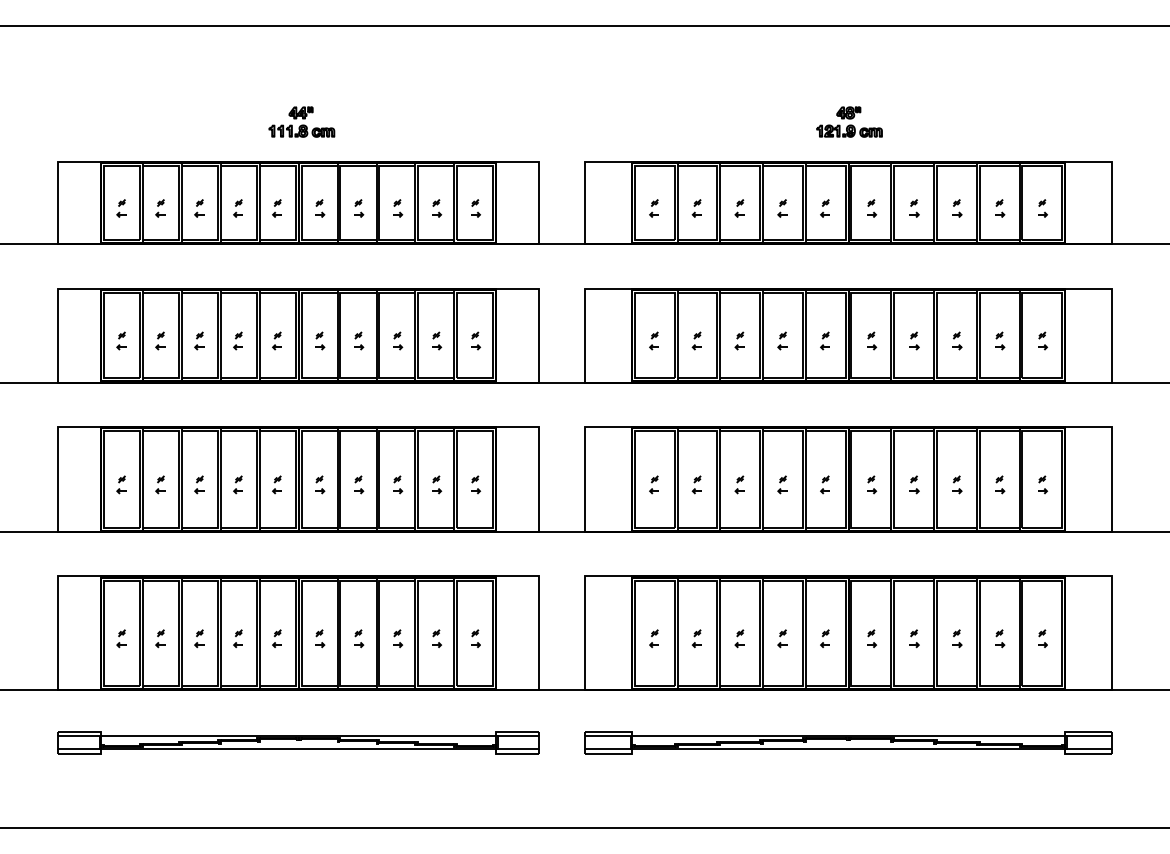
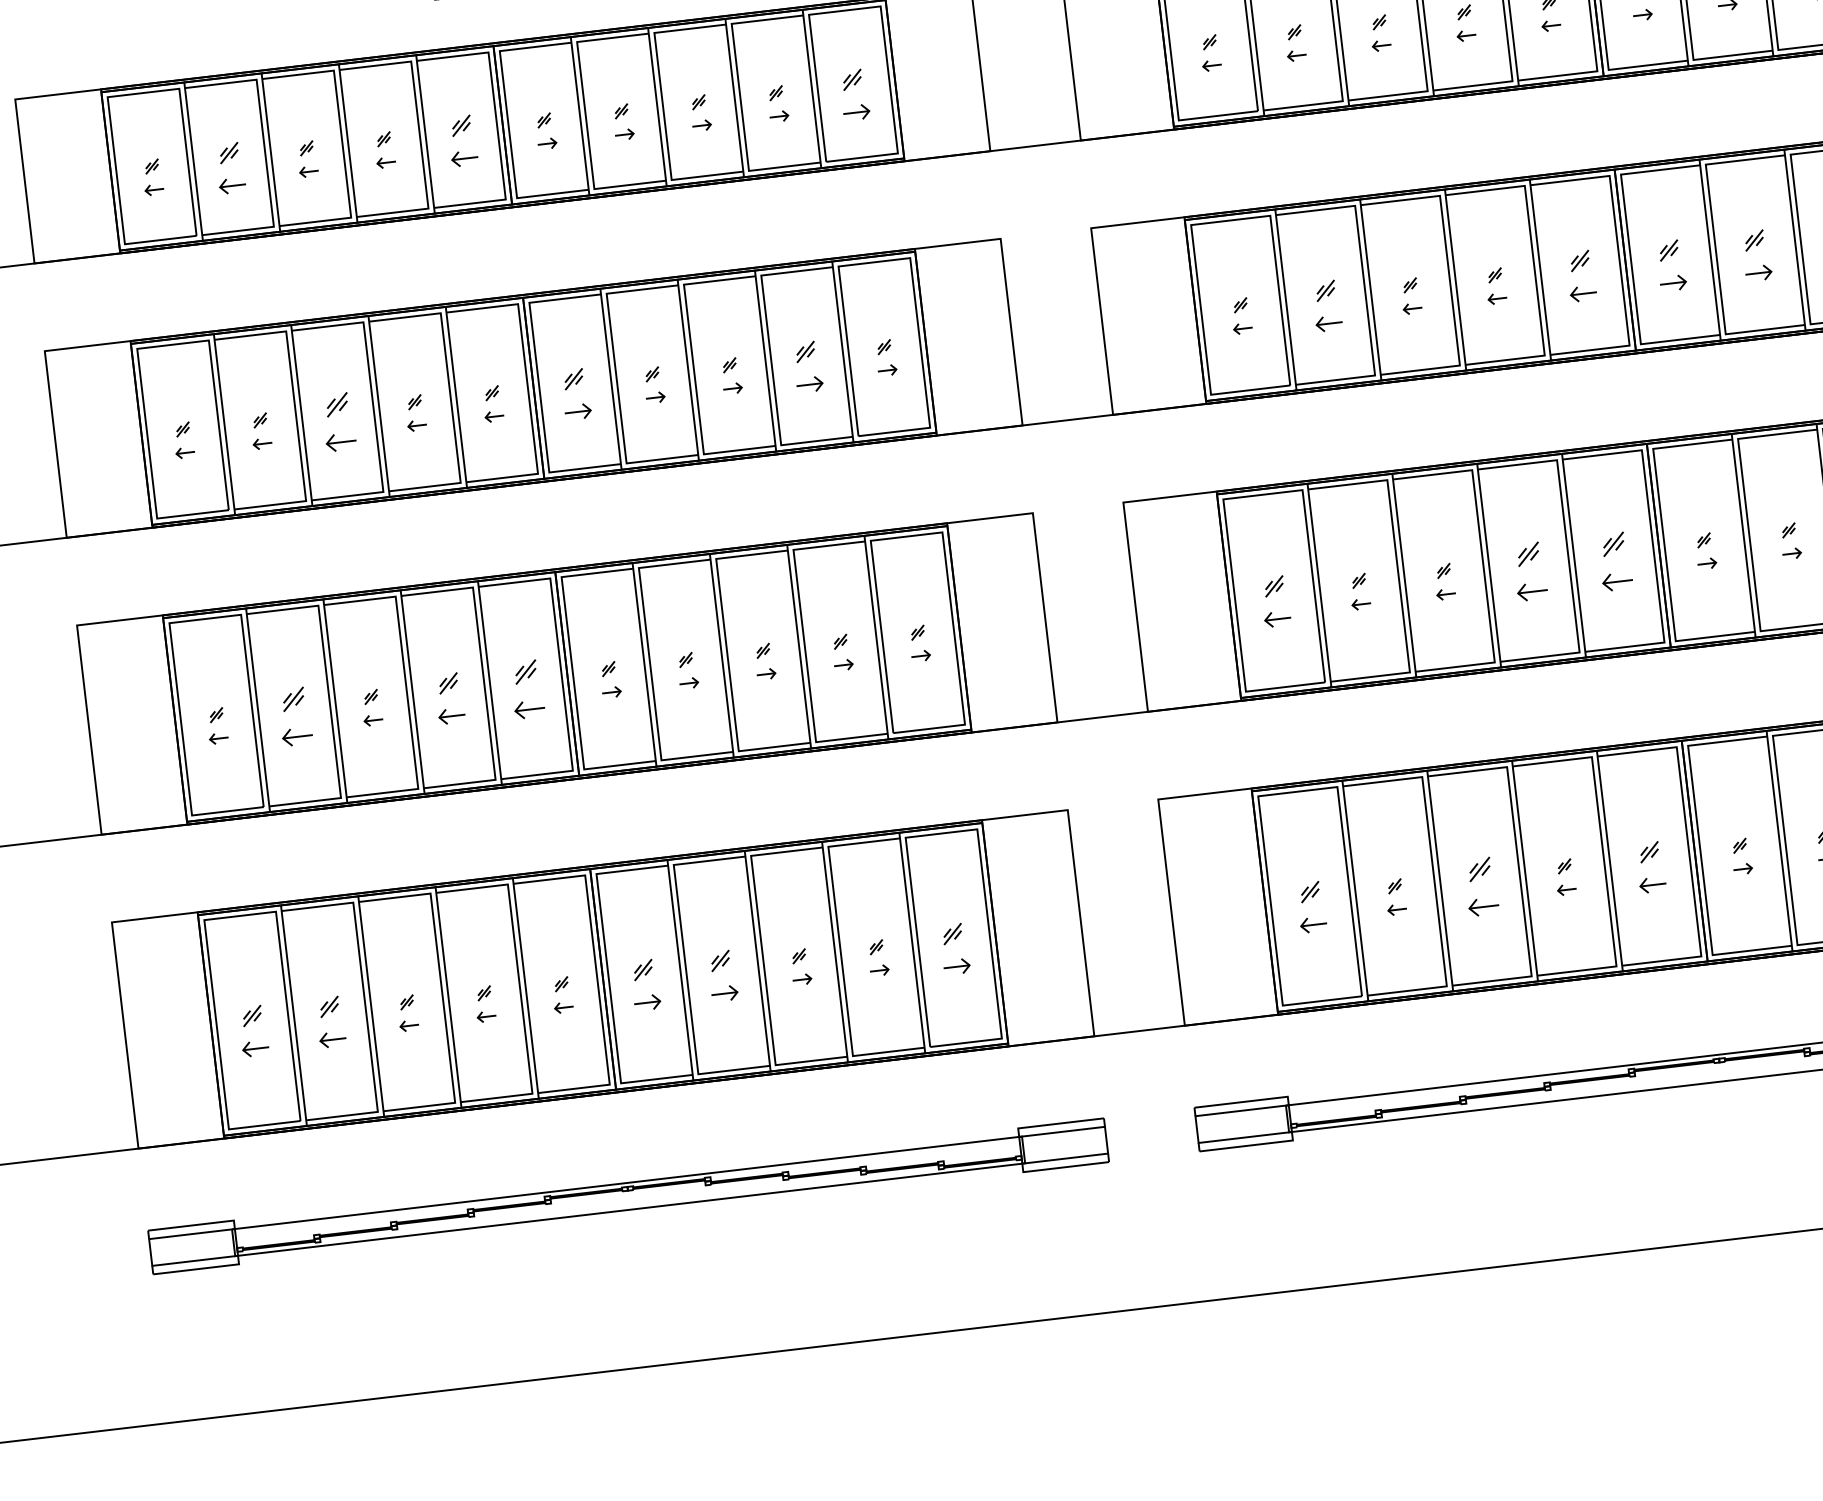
part: (160, 208) -> (229, 168), size x1.4
part: (276, 208) -> (460, 141), size x1.4
part: (475, 208) -> (855, 94), size x1.4
part: (199, 340) -> (338, 421), size x1.6
part: (320, 340) -> (578, 393), size x1.4
part: (437, 340) -> (810, 365), size x1.4
part: (696, 340) -> (1324, 305), size x1.4
part: (824, 340) -> (1578, 275), size x1.4
part: (872, 340) -> (1673, 264), size x1.4
part: (914, 340) -> (1757, 254), size x1.4
part: (160, 484) -> (294, 716), size x1.6
part: (237, 484) -> (447, 698), size x1.4
part: (276, 484) -> (524, 689), size x1.6
part: (653, 484) -> (1272, 601), size x1.4
part: (782, 484) -> (1528, 571), size x1.6
part: (824, 484) -> (1612, 561), size x1.6
part: (121, 638) -> (252, 1031), size x1.4
part: (160, 638) -> (330, 1021), size x1.4
part: (320, 638) -> (647, 984), size x1.4
part: (359, 638) -> (725, 975), size x1.4
part: (475, 638) -> (955, 948), size x1.4
part: (653, 638) -> (1308, 906), size x1.4
part: (739, 638) -> (1479, 886), size x1.6
part: (824, 638) -> (1648, 867), size x1.4

